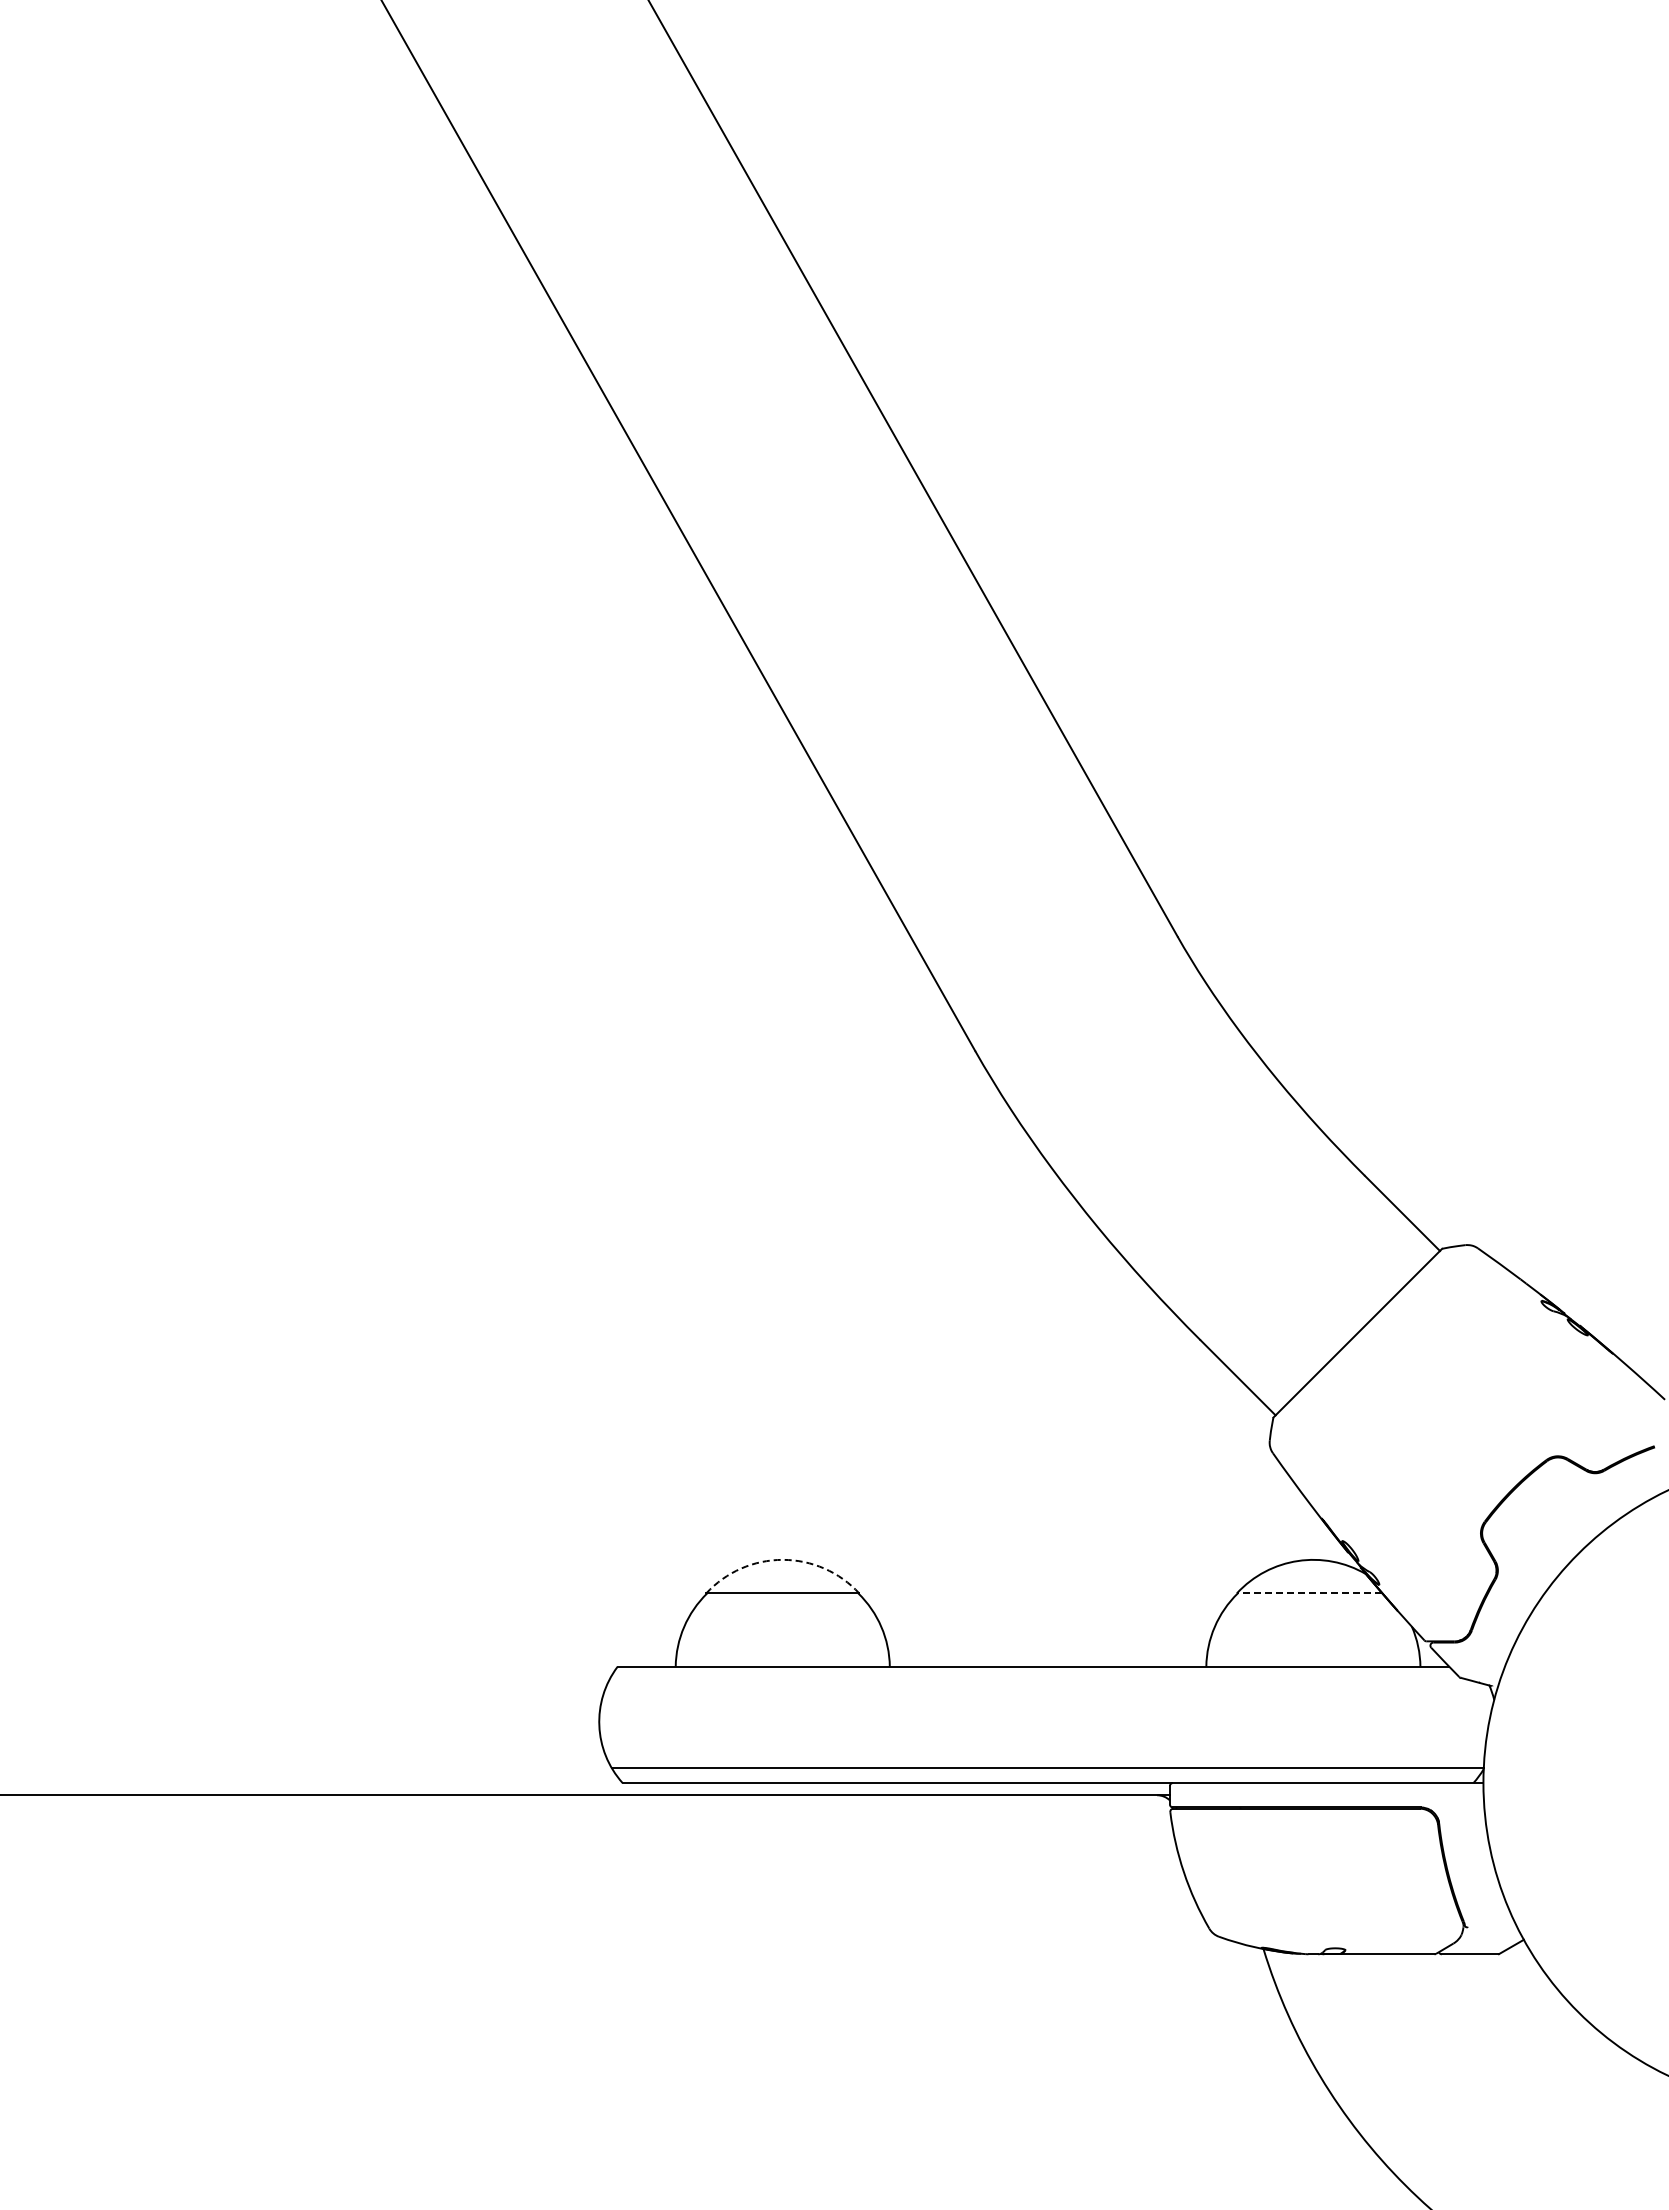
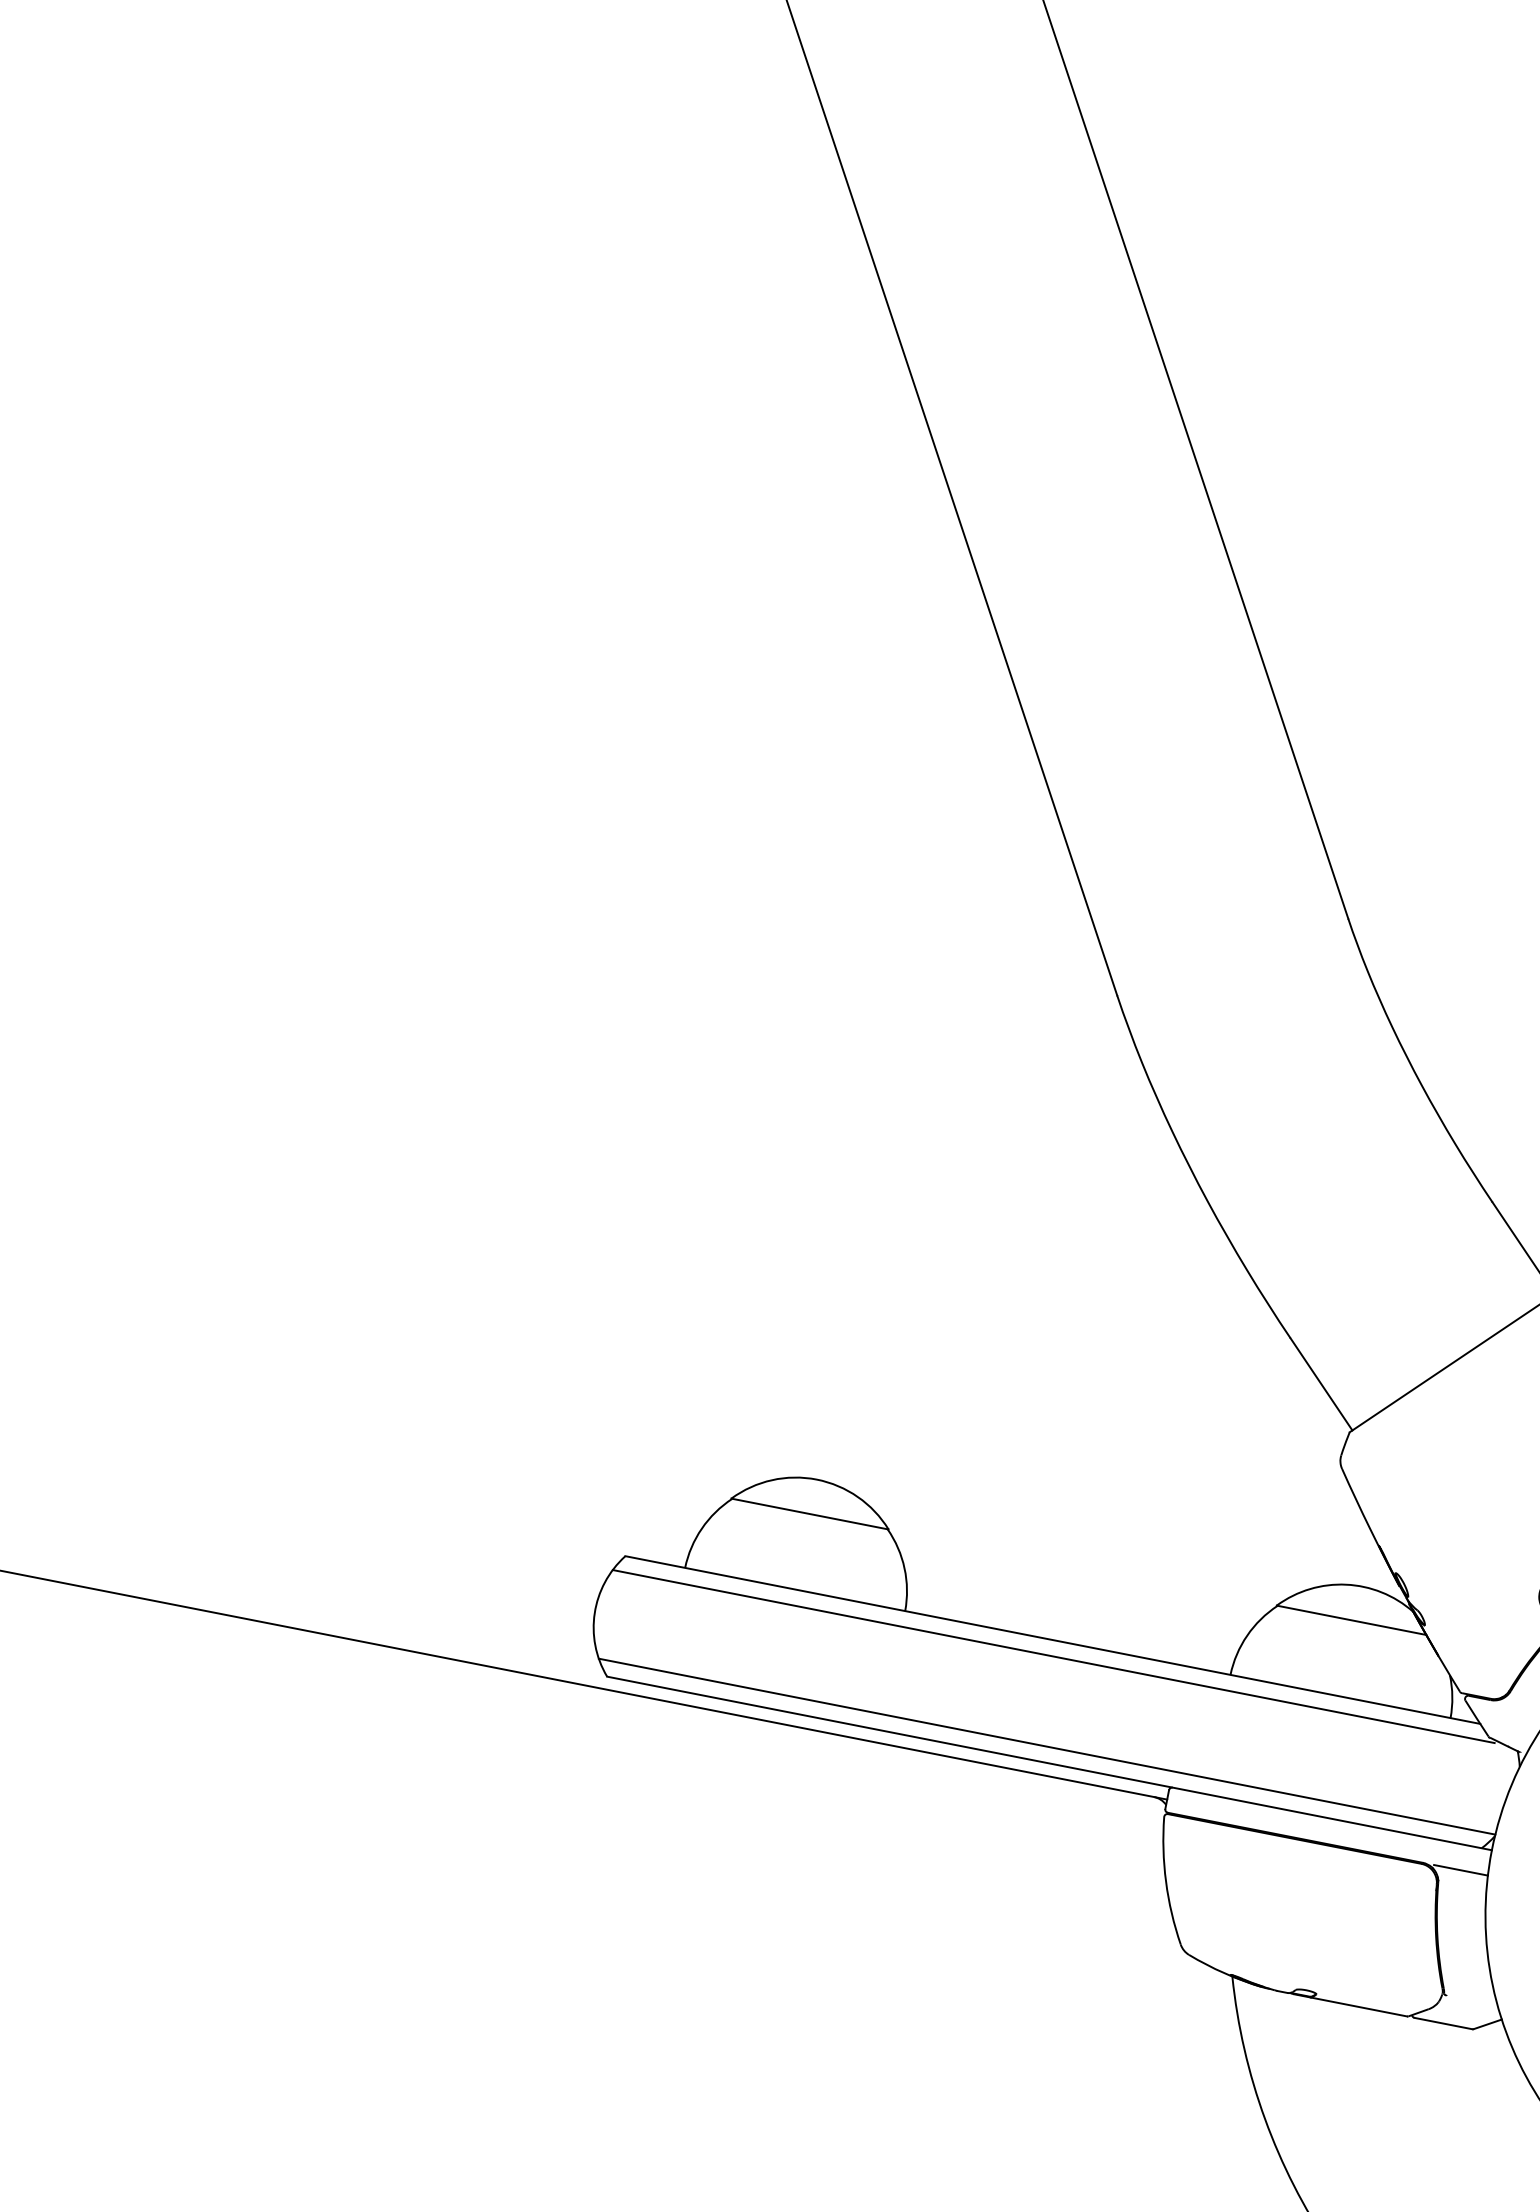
arc: (782, 1559) -> (816, 1479), dashed -> solid
line: (1309, 1593) -> (1351, 1620), dashed -> solid
line: (1037, 1682) -> (1053, 1657), added
line: (1457, 1807) -> (1460, 1870), added

